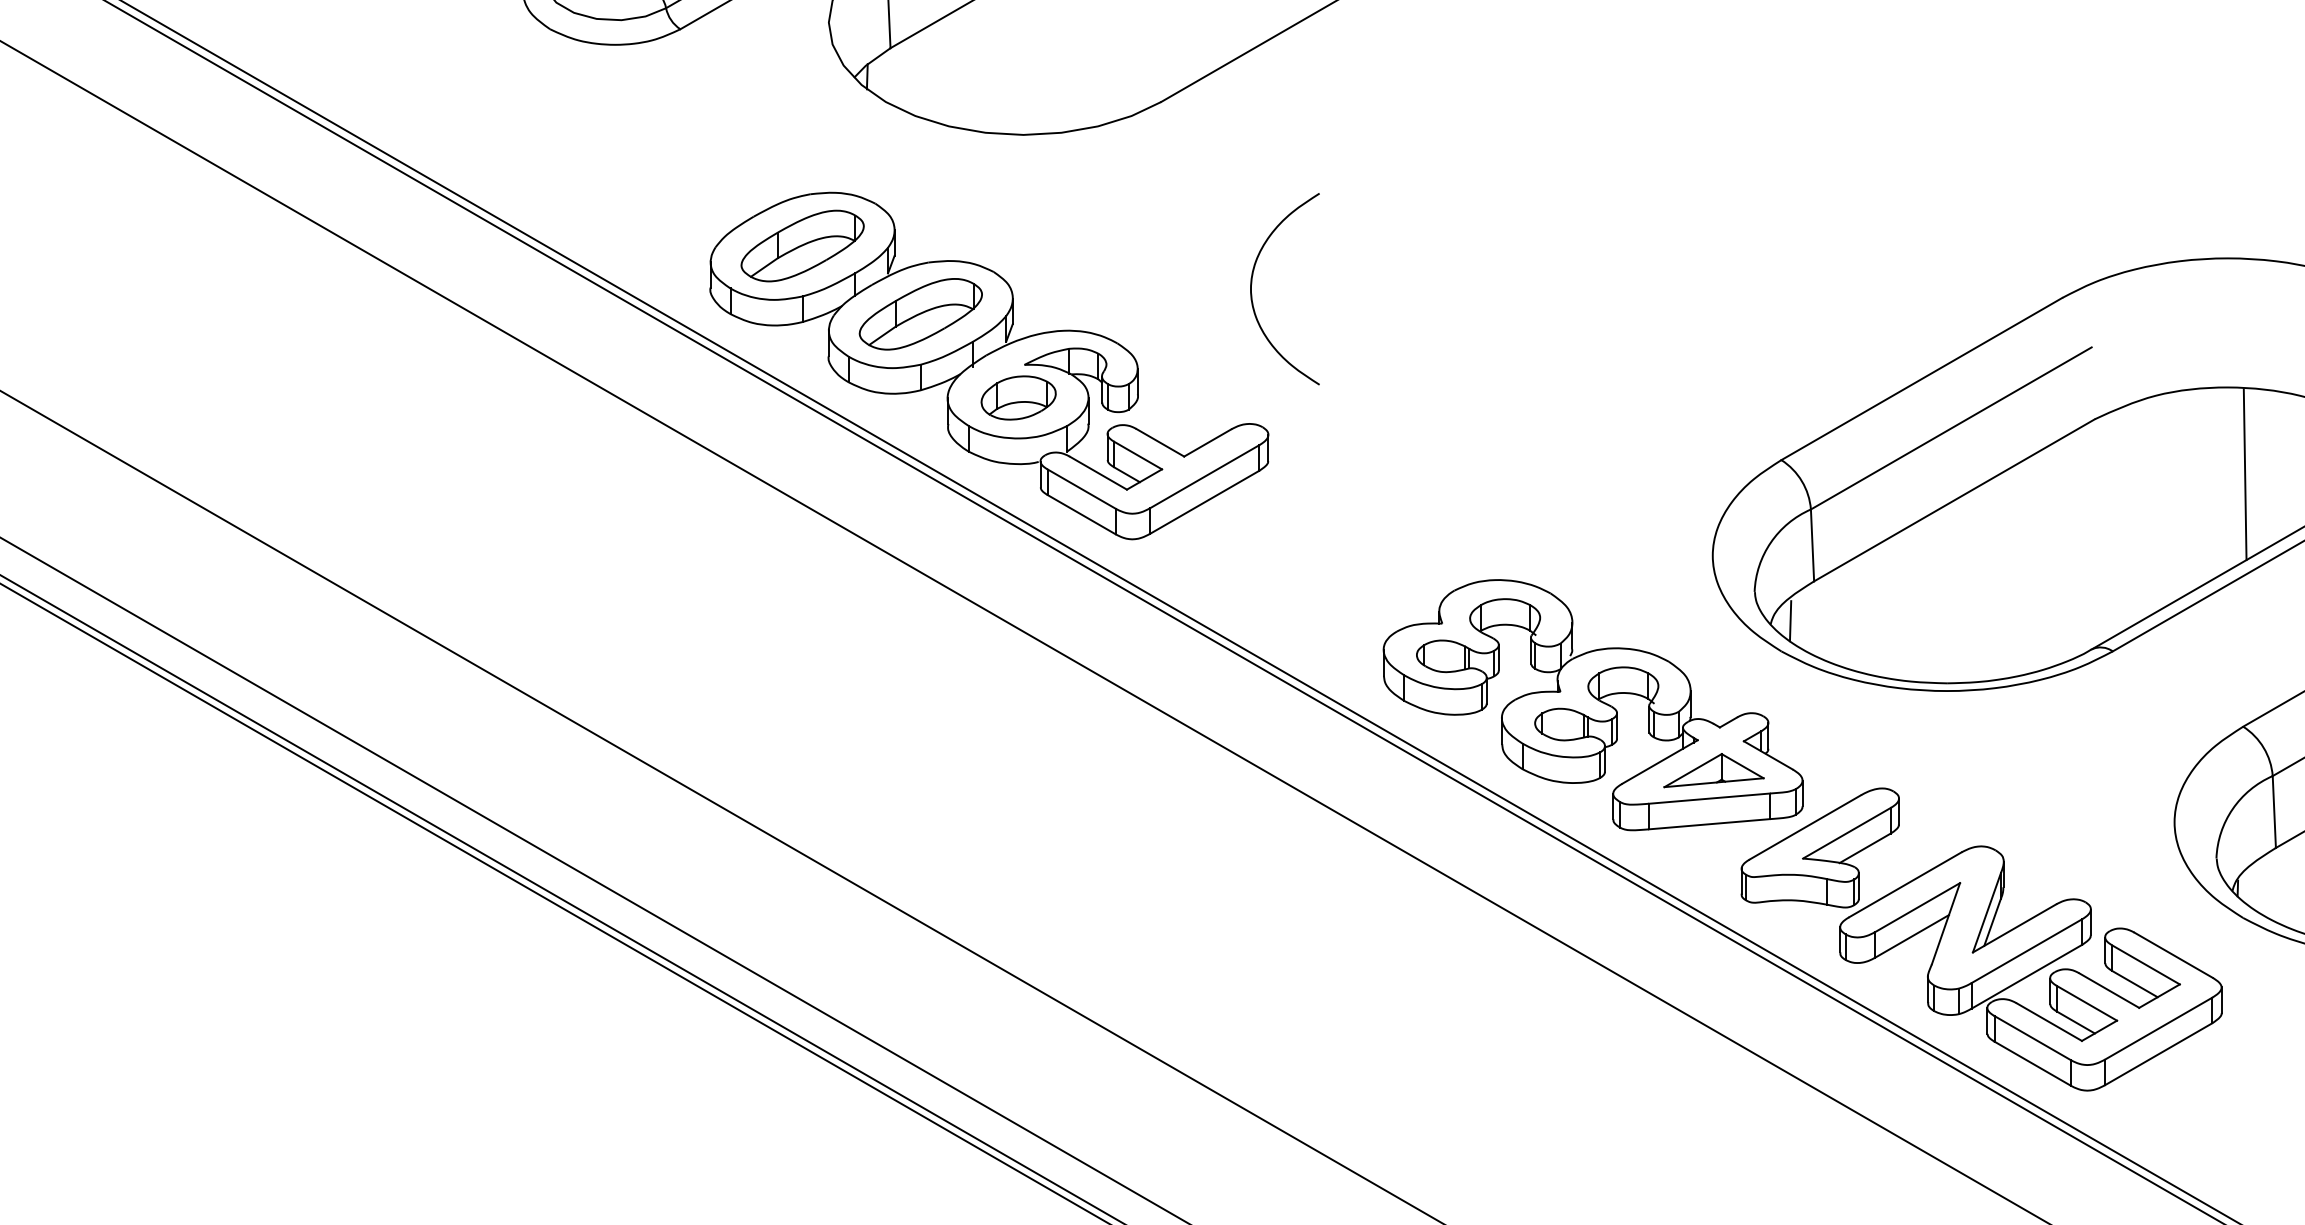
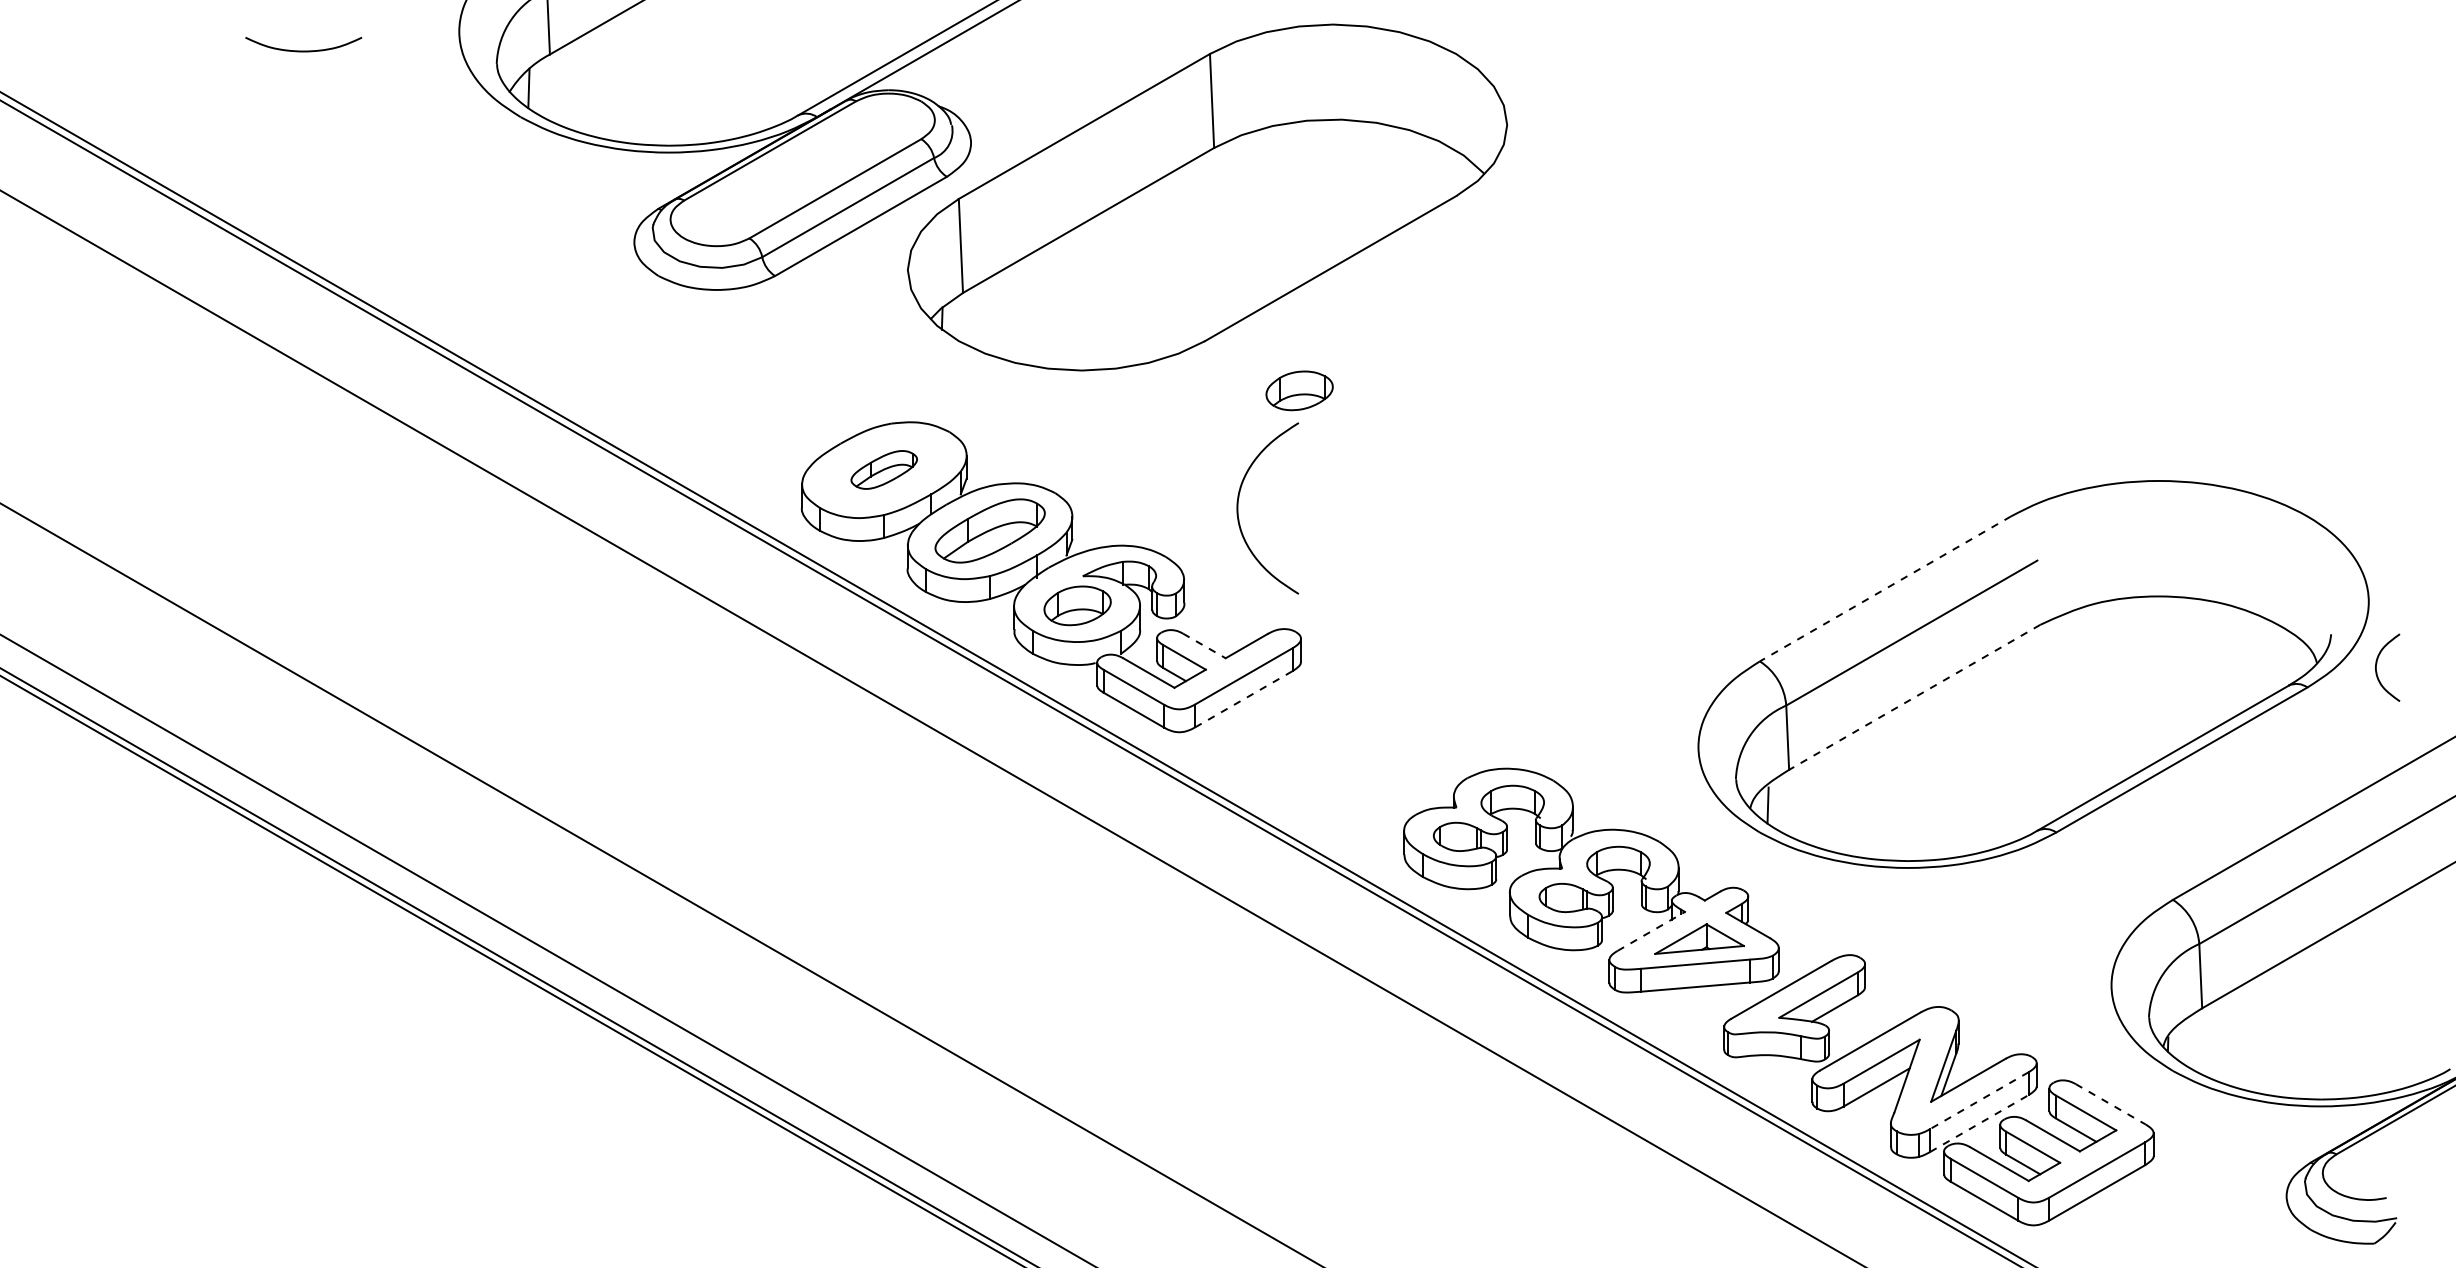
part: (1266, 157) -> (1299, 390), added
part: (801, 245) -> (883, 469), size x0.6
curve: (1252, 289) -> (1238, 508), moved
line: (1921, 378) -> (1885, 588), solid -> dashed
line: (1160, 442) -> (1204, 645), solid -> dashed
line: (2244, 474) -> (2174, 674), removed
line: (1954, 500) -> (1914, 697), solid -> dashed
line: (1205, 502) -> (1244, 699), solid -> dashed
line: (1660, 762) -> (1651, 931), solid -> dashed
line: (2026, 951) -> (1979, 1100), solid -> dashed
line: (2174, 955) -> (2111, 1104), solid -> dashed
line: (2026, 976) -> (1979, 1123), solid -> dashed

